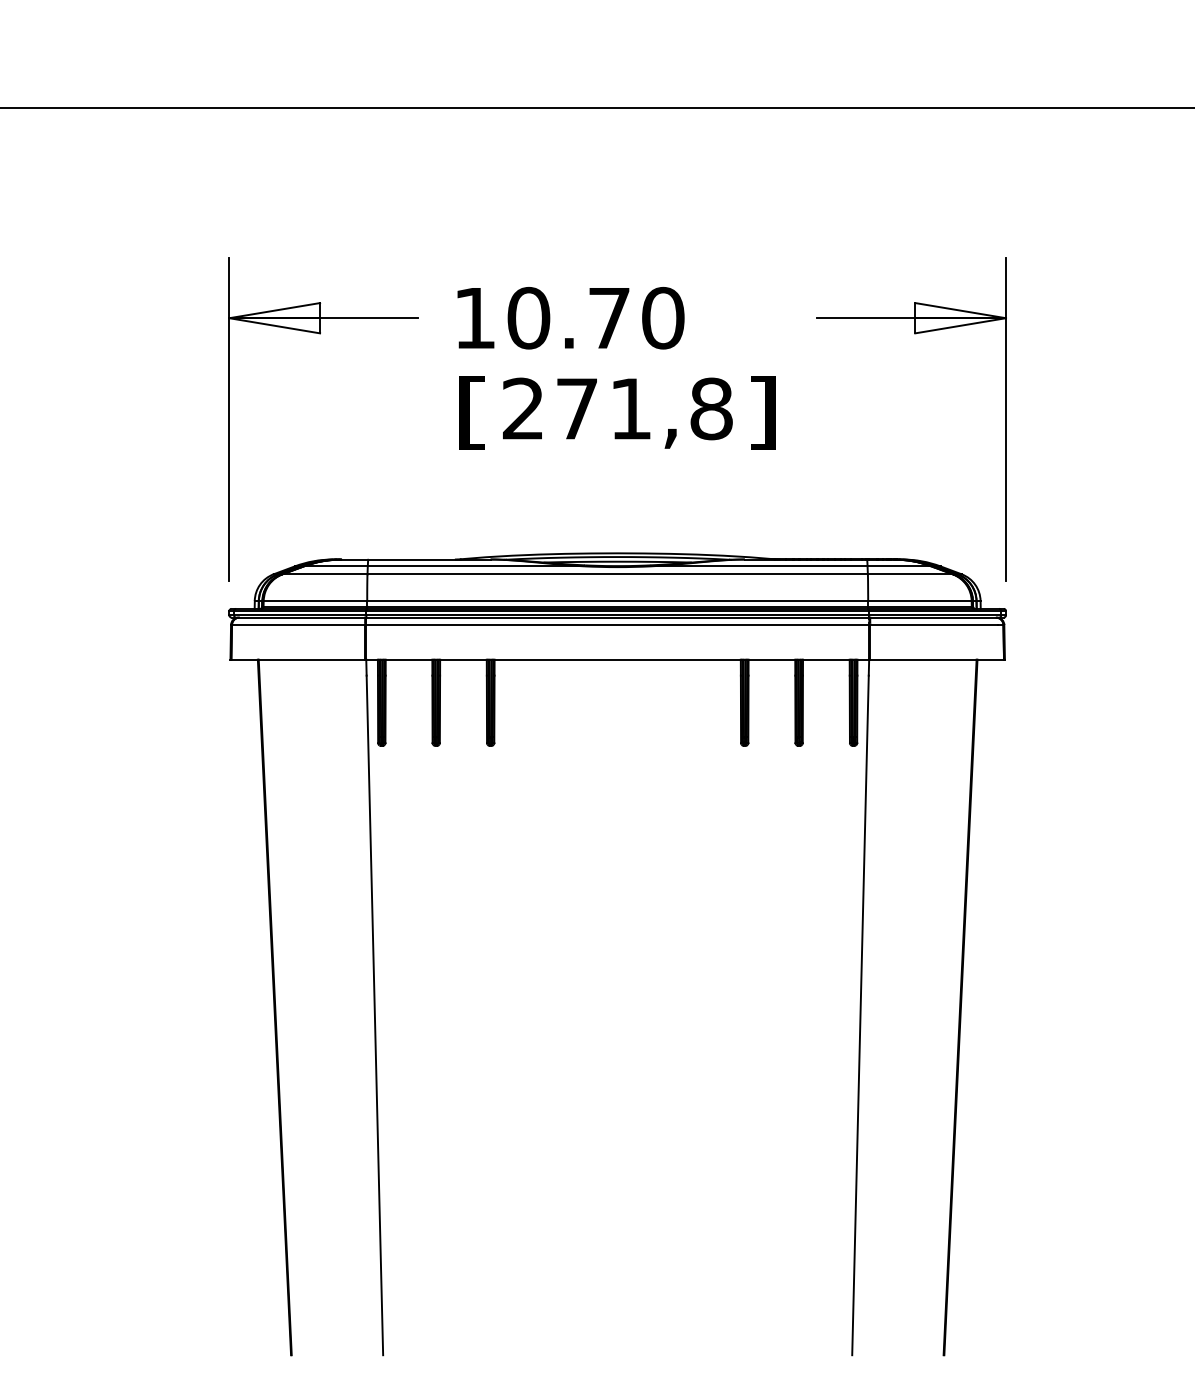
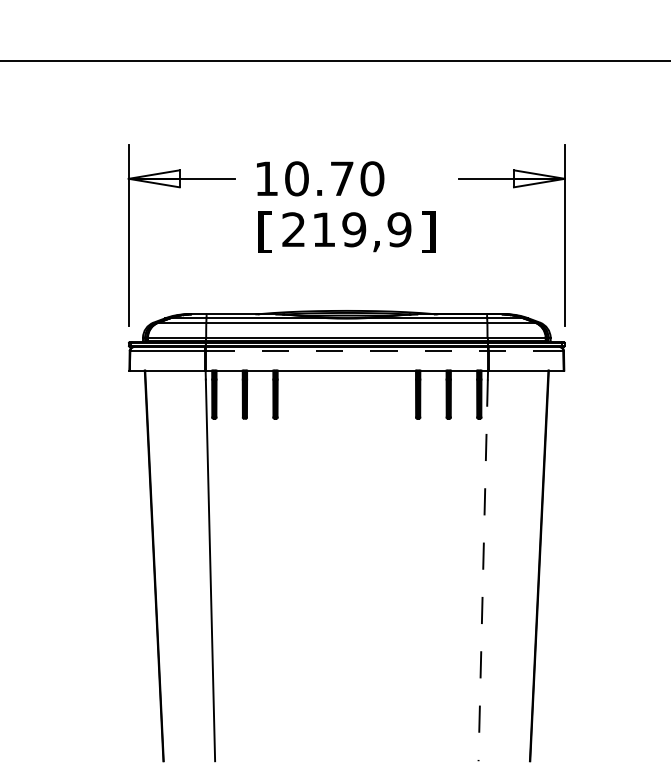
text: (645, 408) -> (362, 229), 271,8 -> 219,9
line: (682, 625) -> (383, 351), solid -> dashed
line: (861, 1015) -> (483, 570), solid -> dashed

